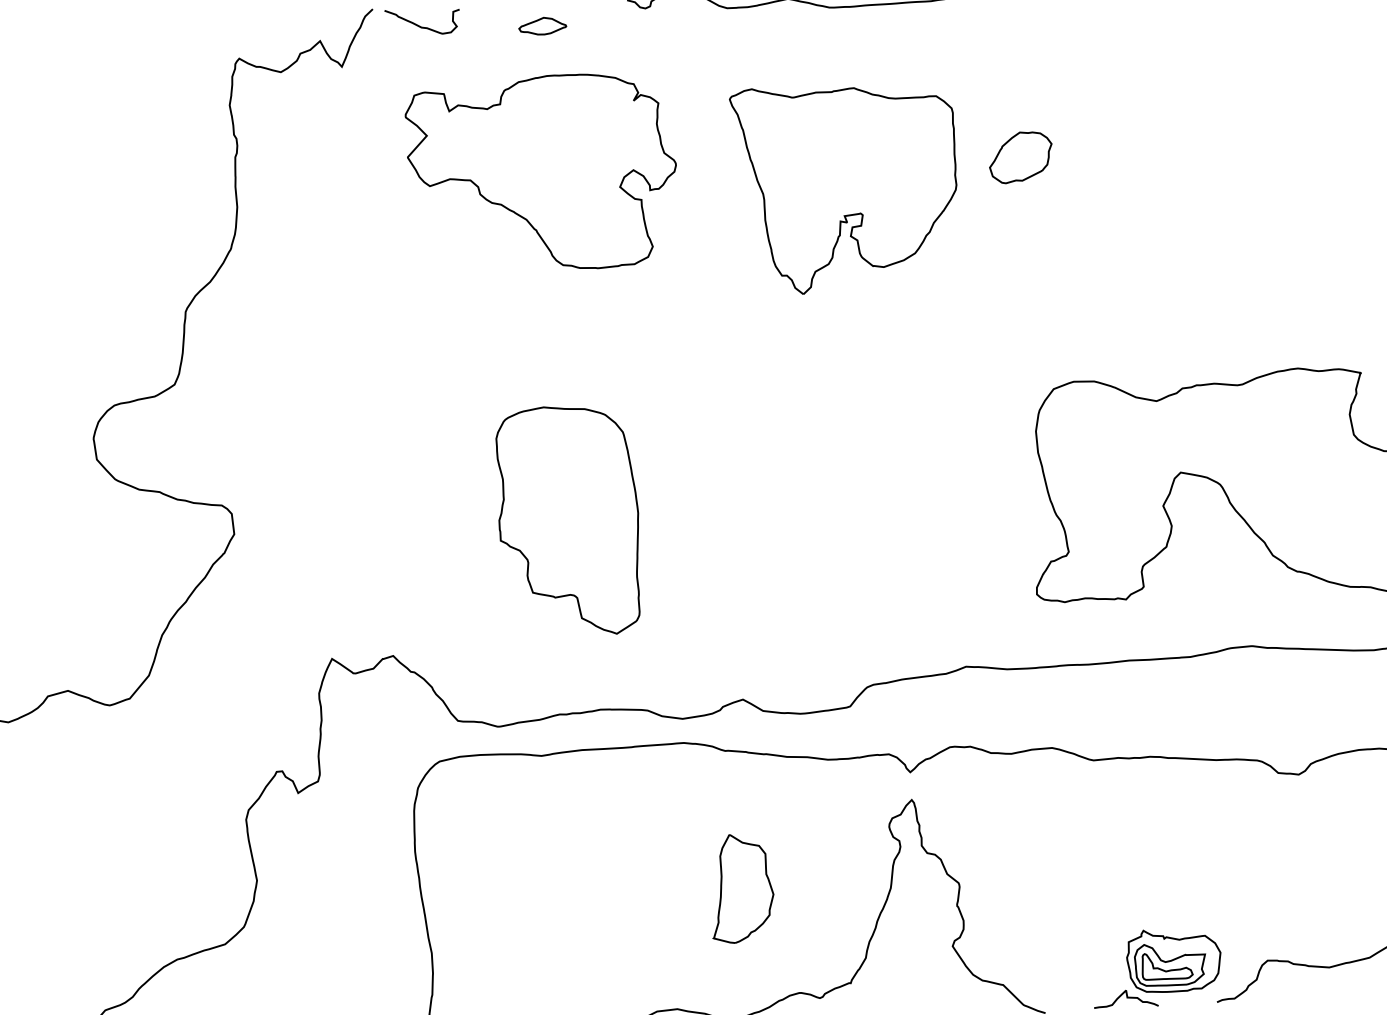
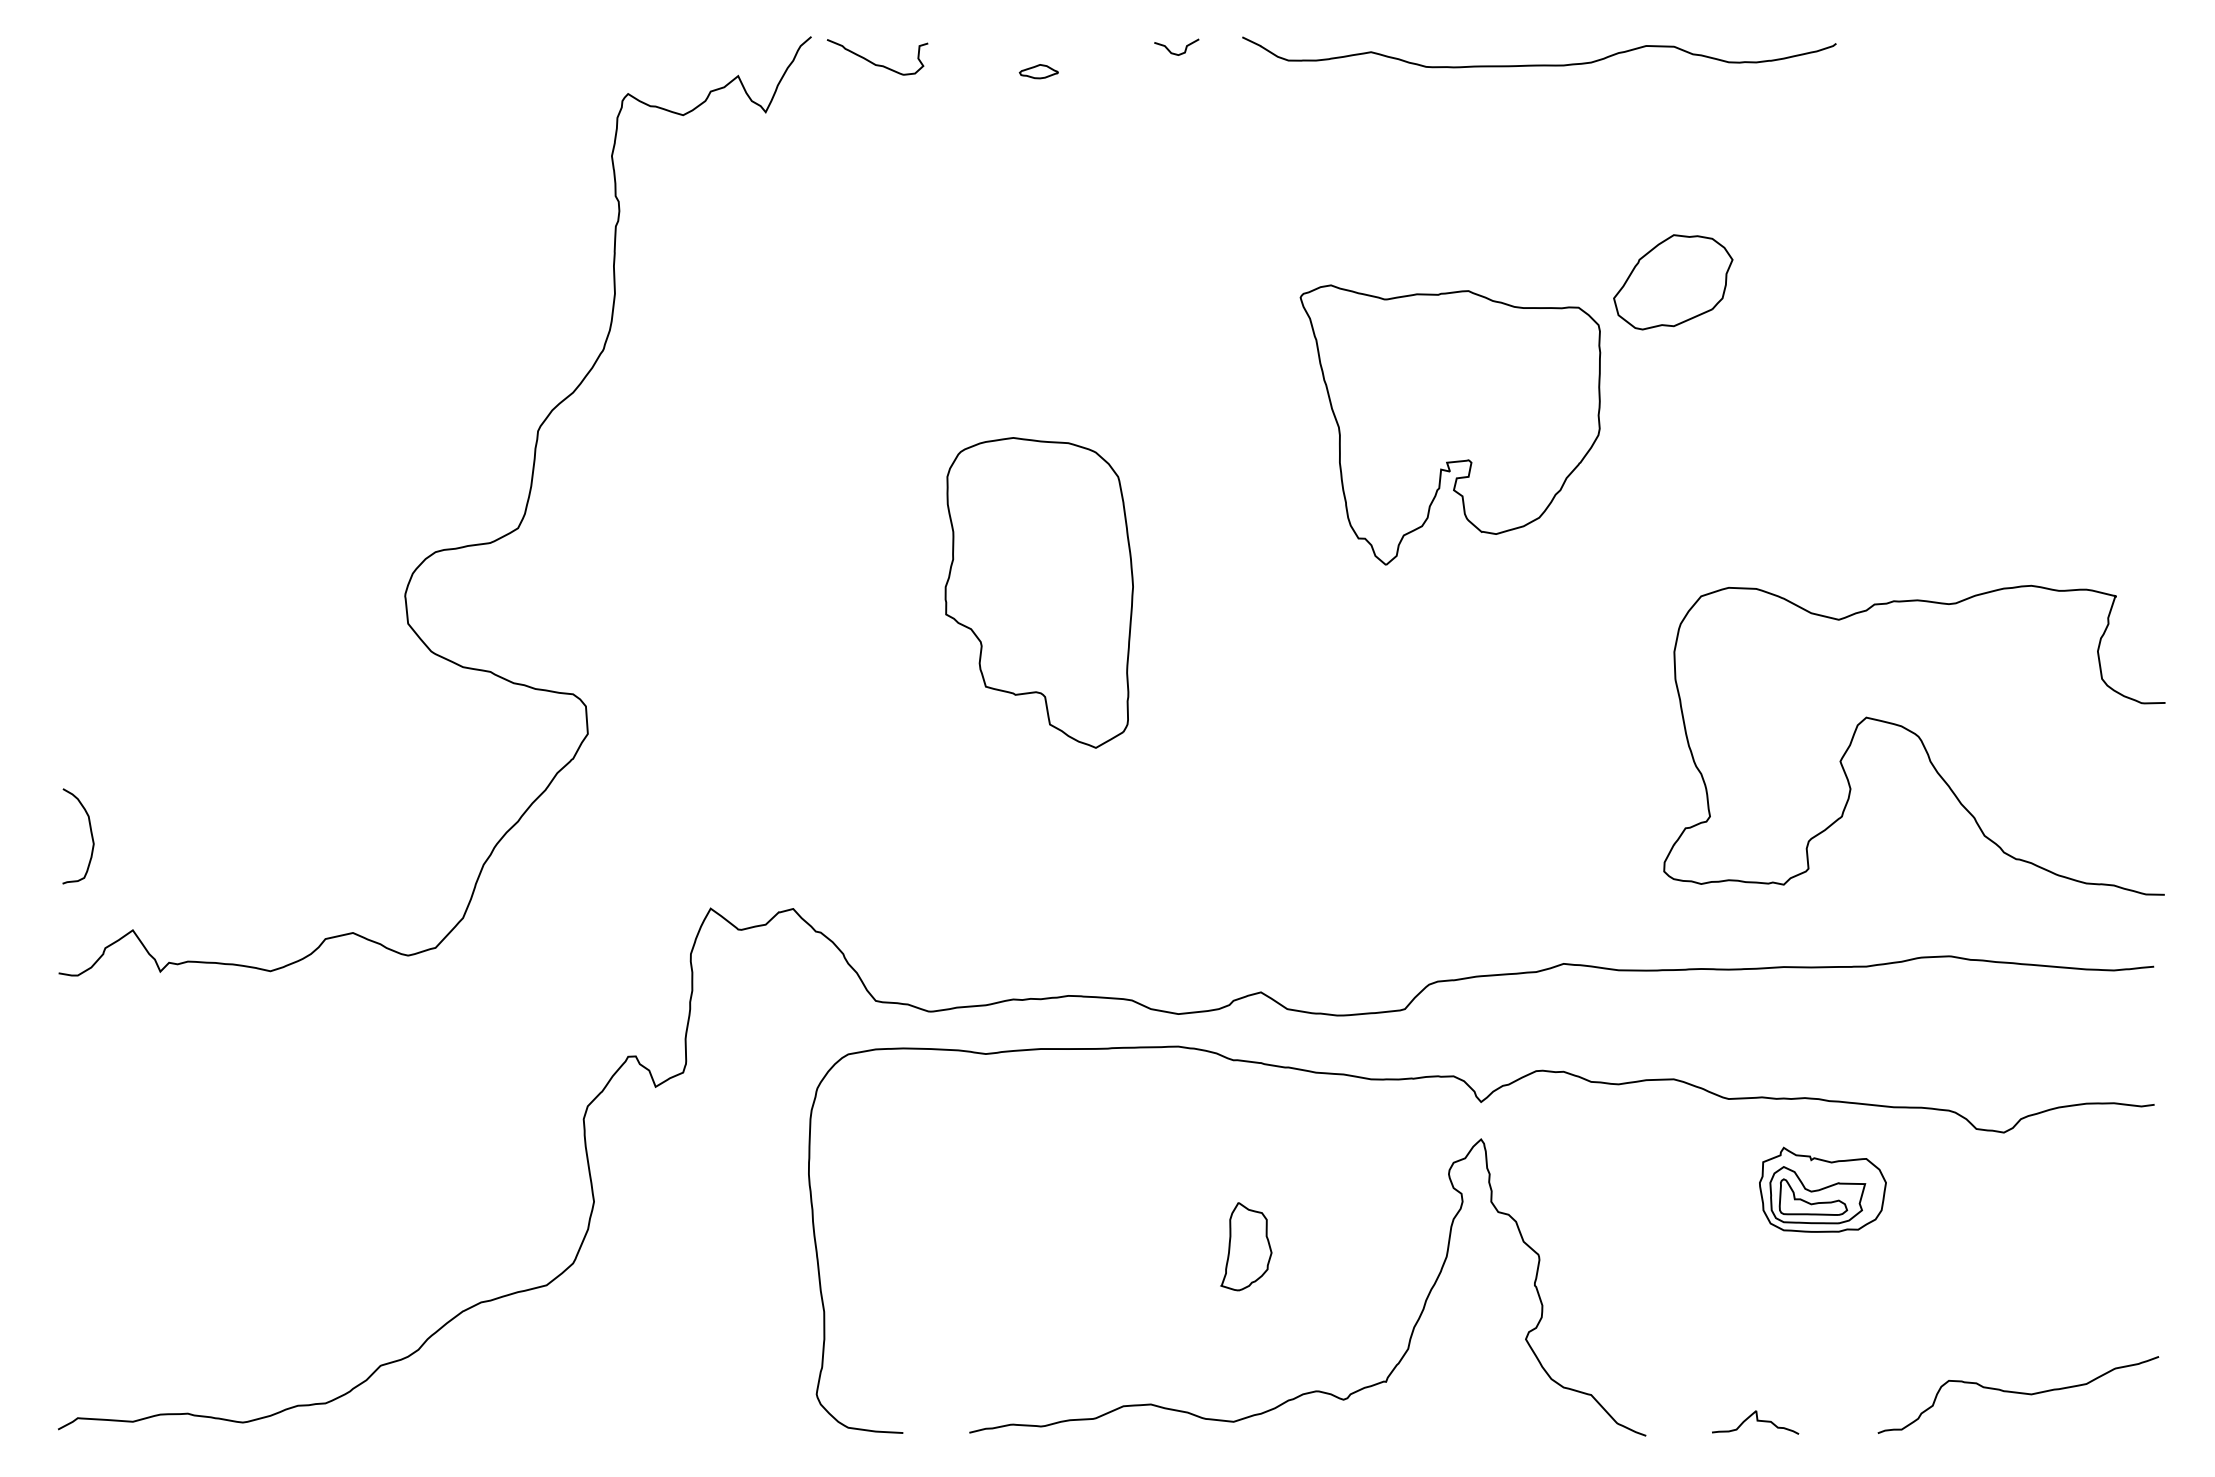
part: (542, 26) -> (1038, 71), size x0.6
part: (1020, 156) -> (1673, 281), size x1.4
part: (542, 173) -> (1028, 270), removed
part: (845, 187) -> (1450, 424), moved
part: (568, 520) -> (1038, 592), moved
part: (742, 888) -> (1246, 1246), size x0.6
part: (1173, 960) -> (1822, 1189), moved

